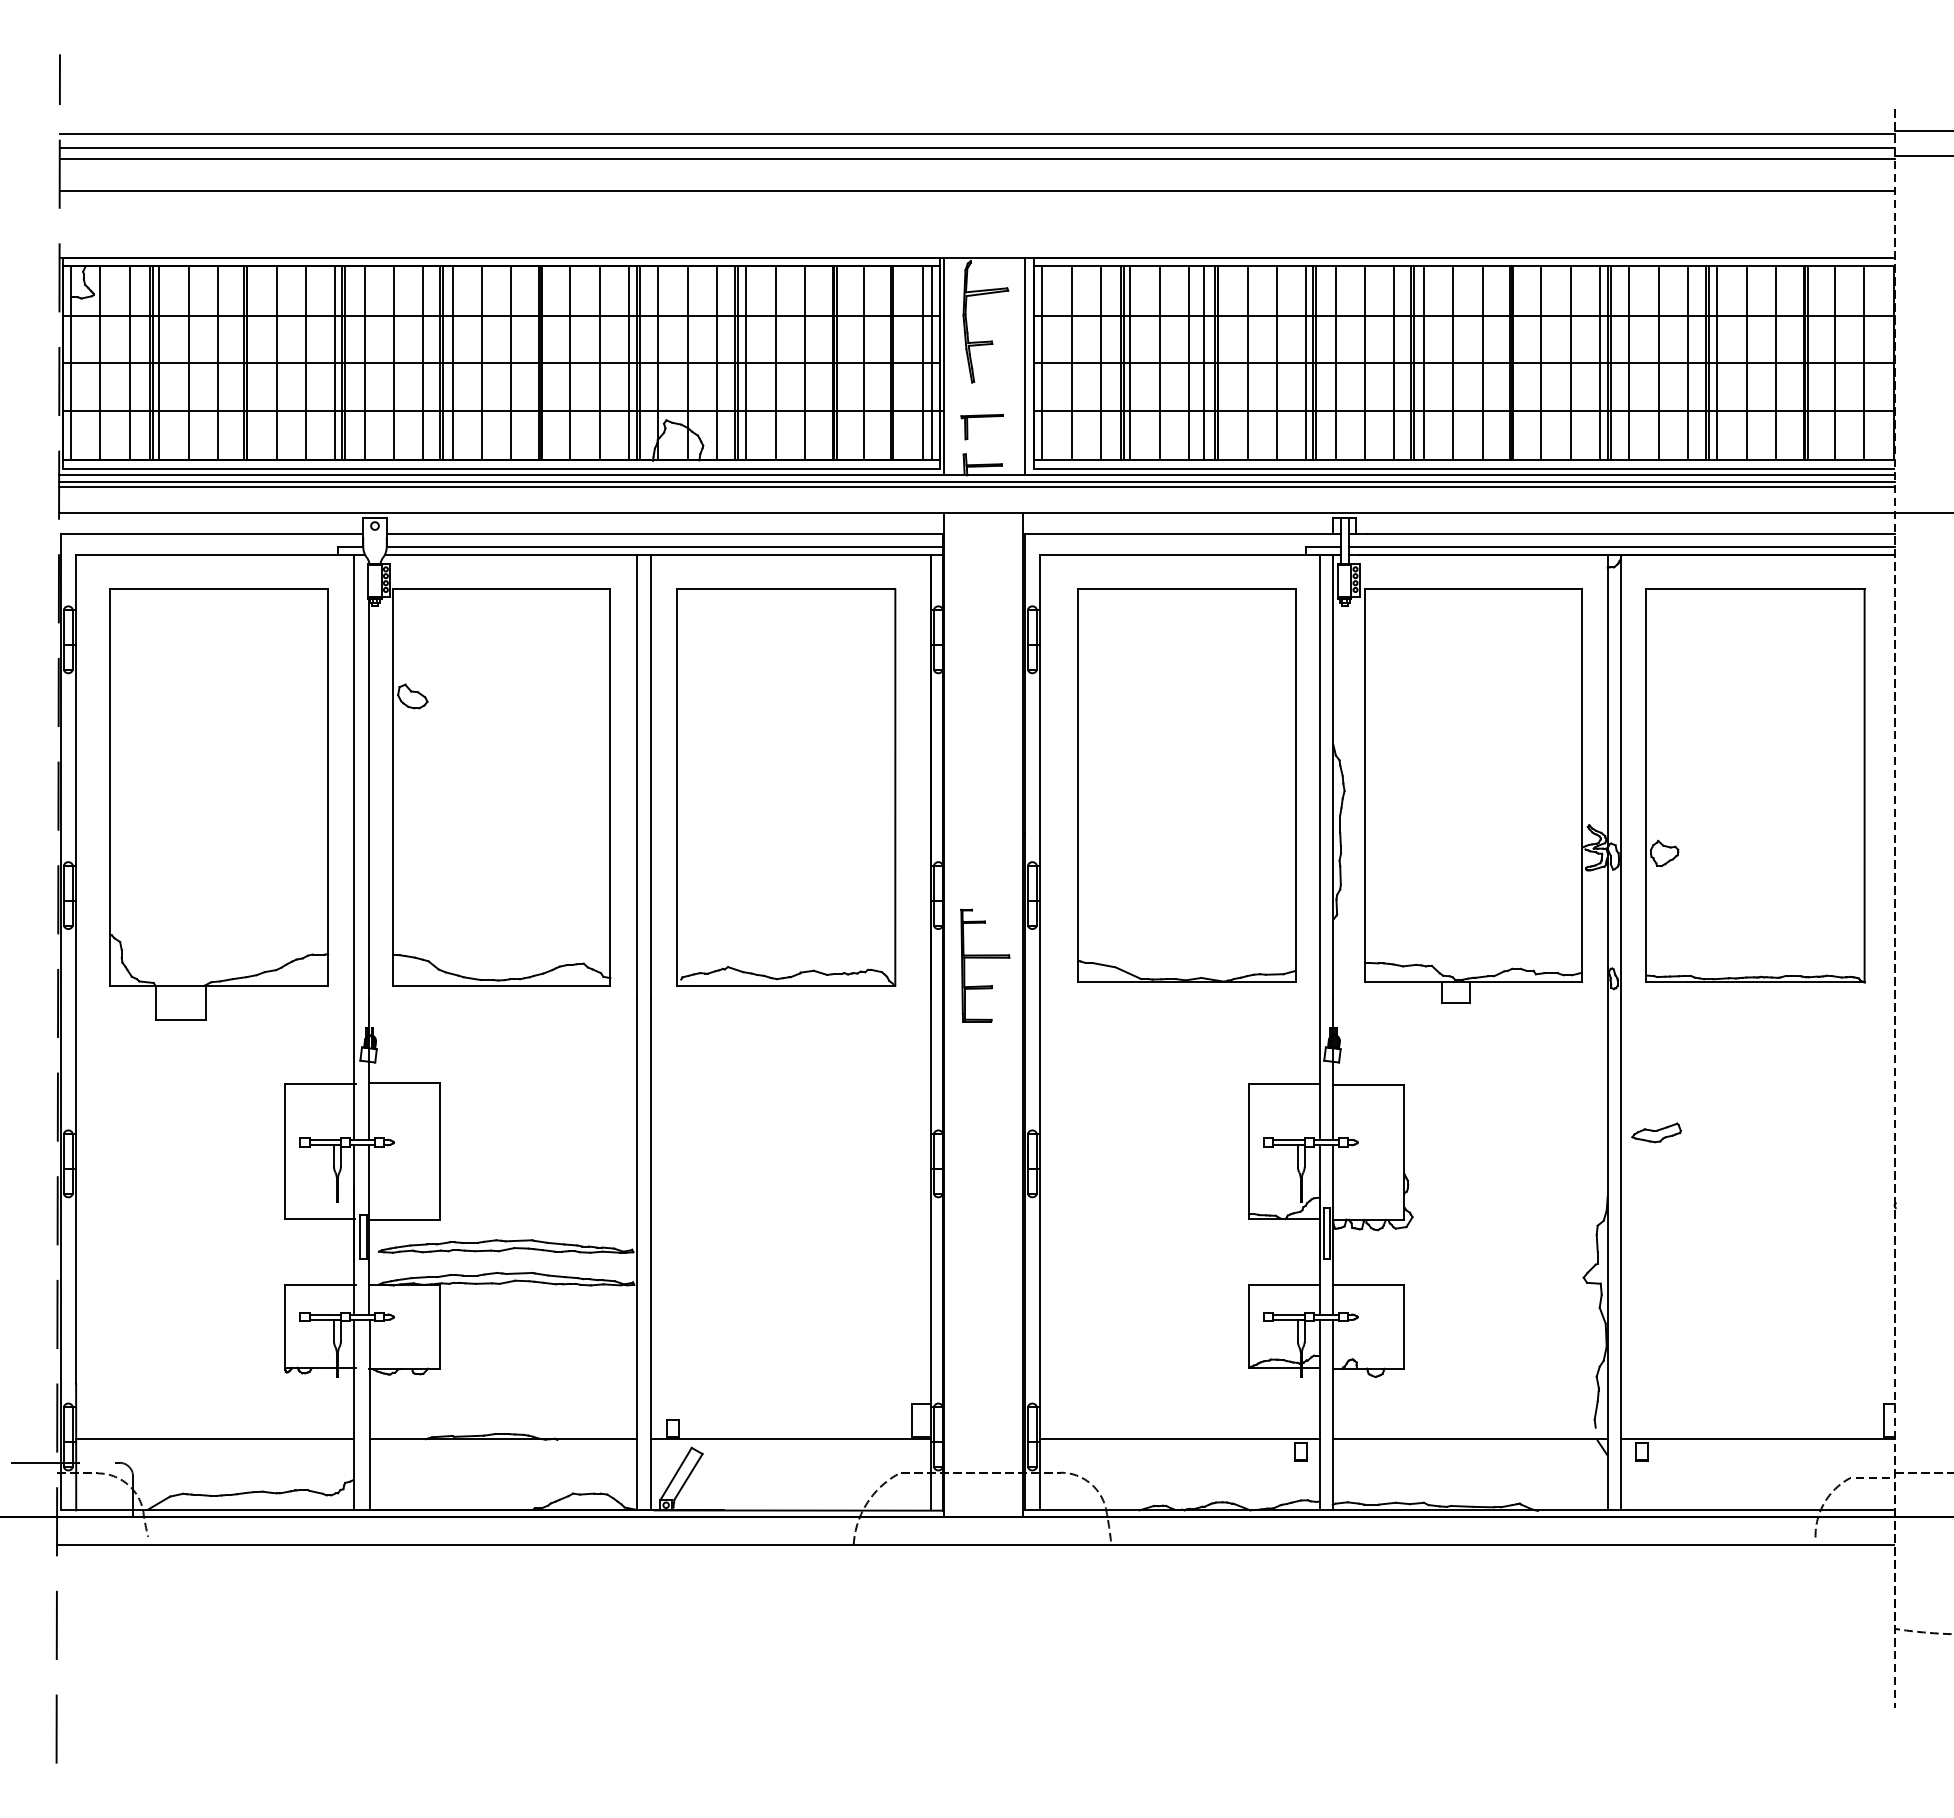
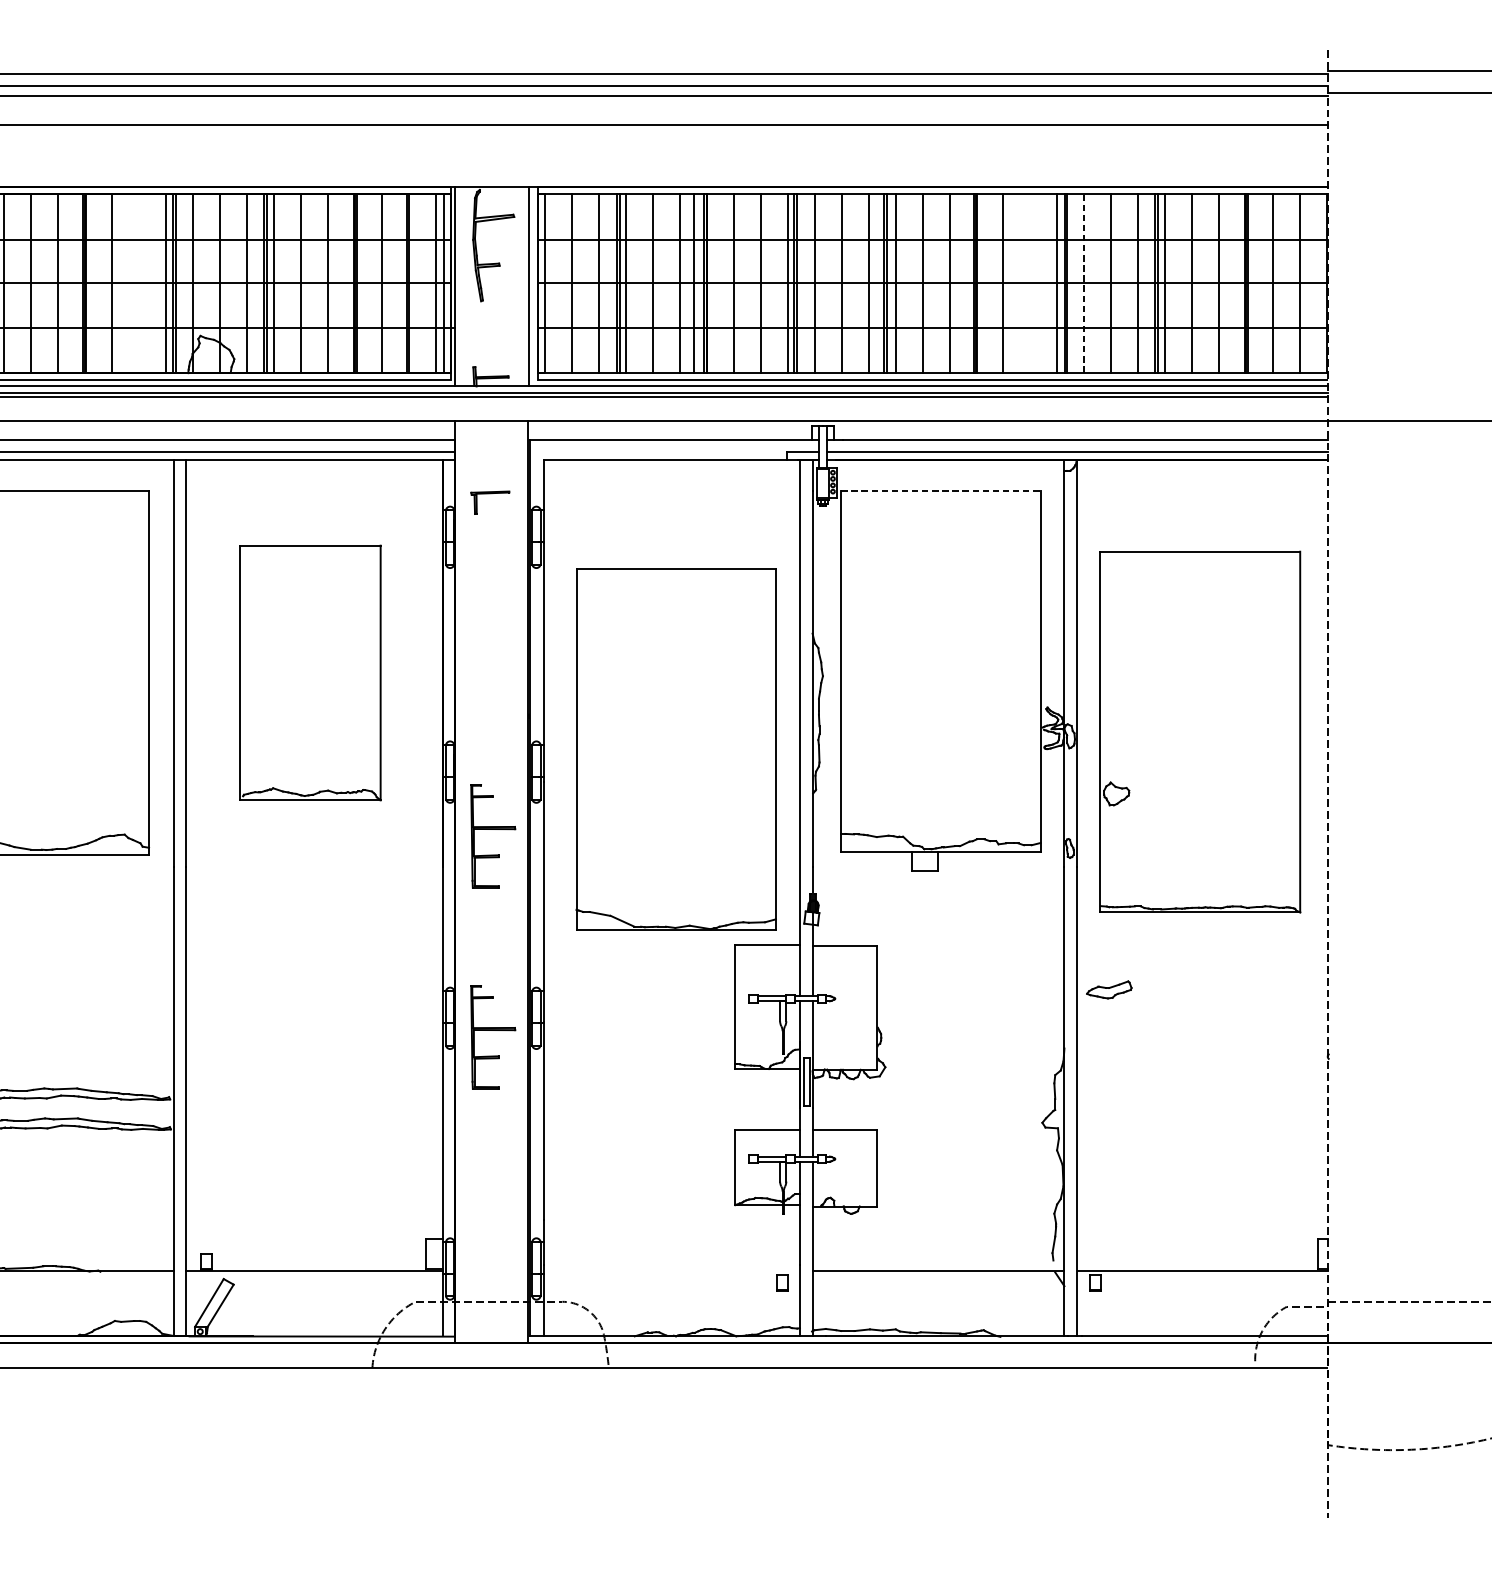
line: (1629, 362) -> (1084, 282), solid -> dashed
line: (599, 363) -> (139, 283), removed
line: (1570, 363) -> (1030, 283), removed
part: (981, 417) -> (489, 493), moved
line: (1473, 589) -> (941, 491), solid -> dashed
part: (1186, 785) -> (676, 749), moved
part: (1755, 785) -> (1200, 731), moved
part: (786, 787) -> (310, 672), size x0.7
part: (985, 1177) -> (493, 1030), added
line: (1179, 1439) -> (671, 1271), removed

